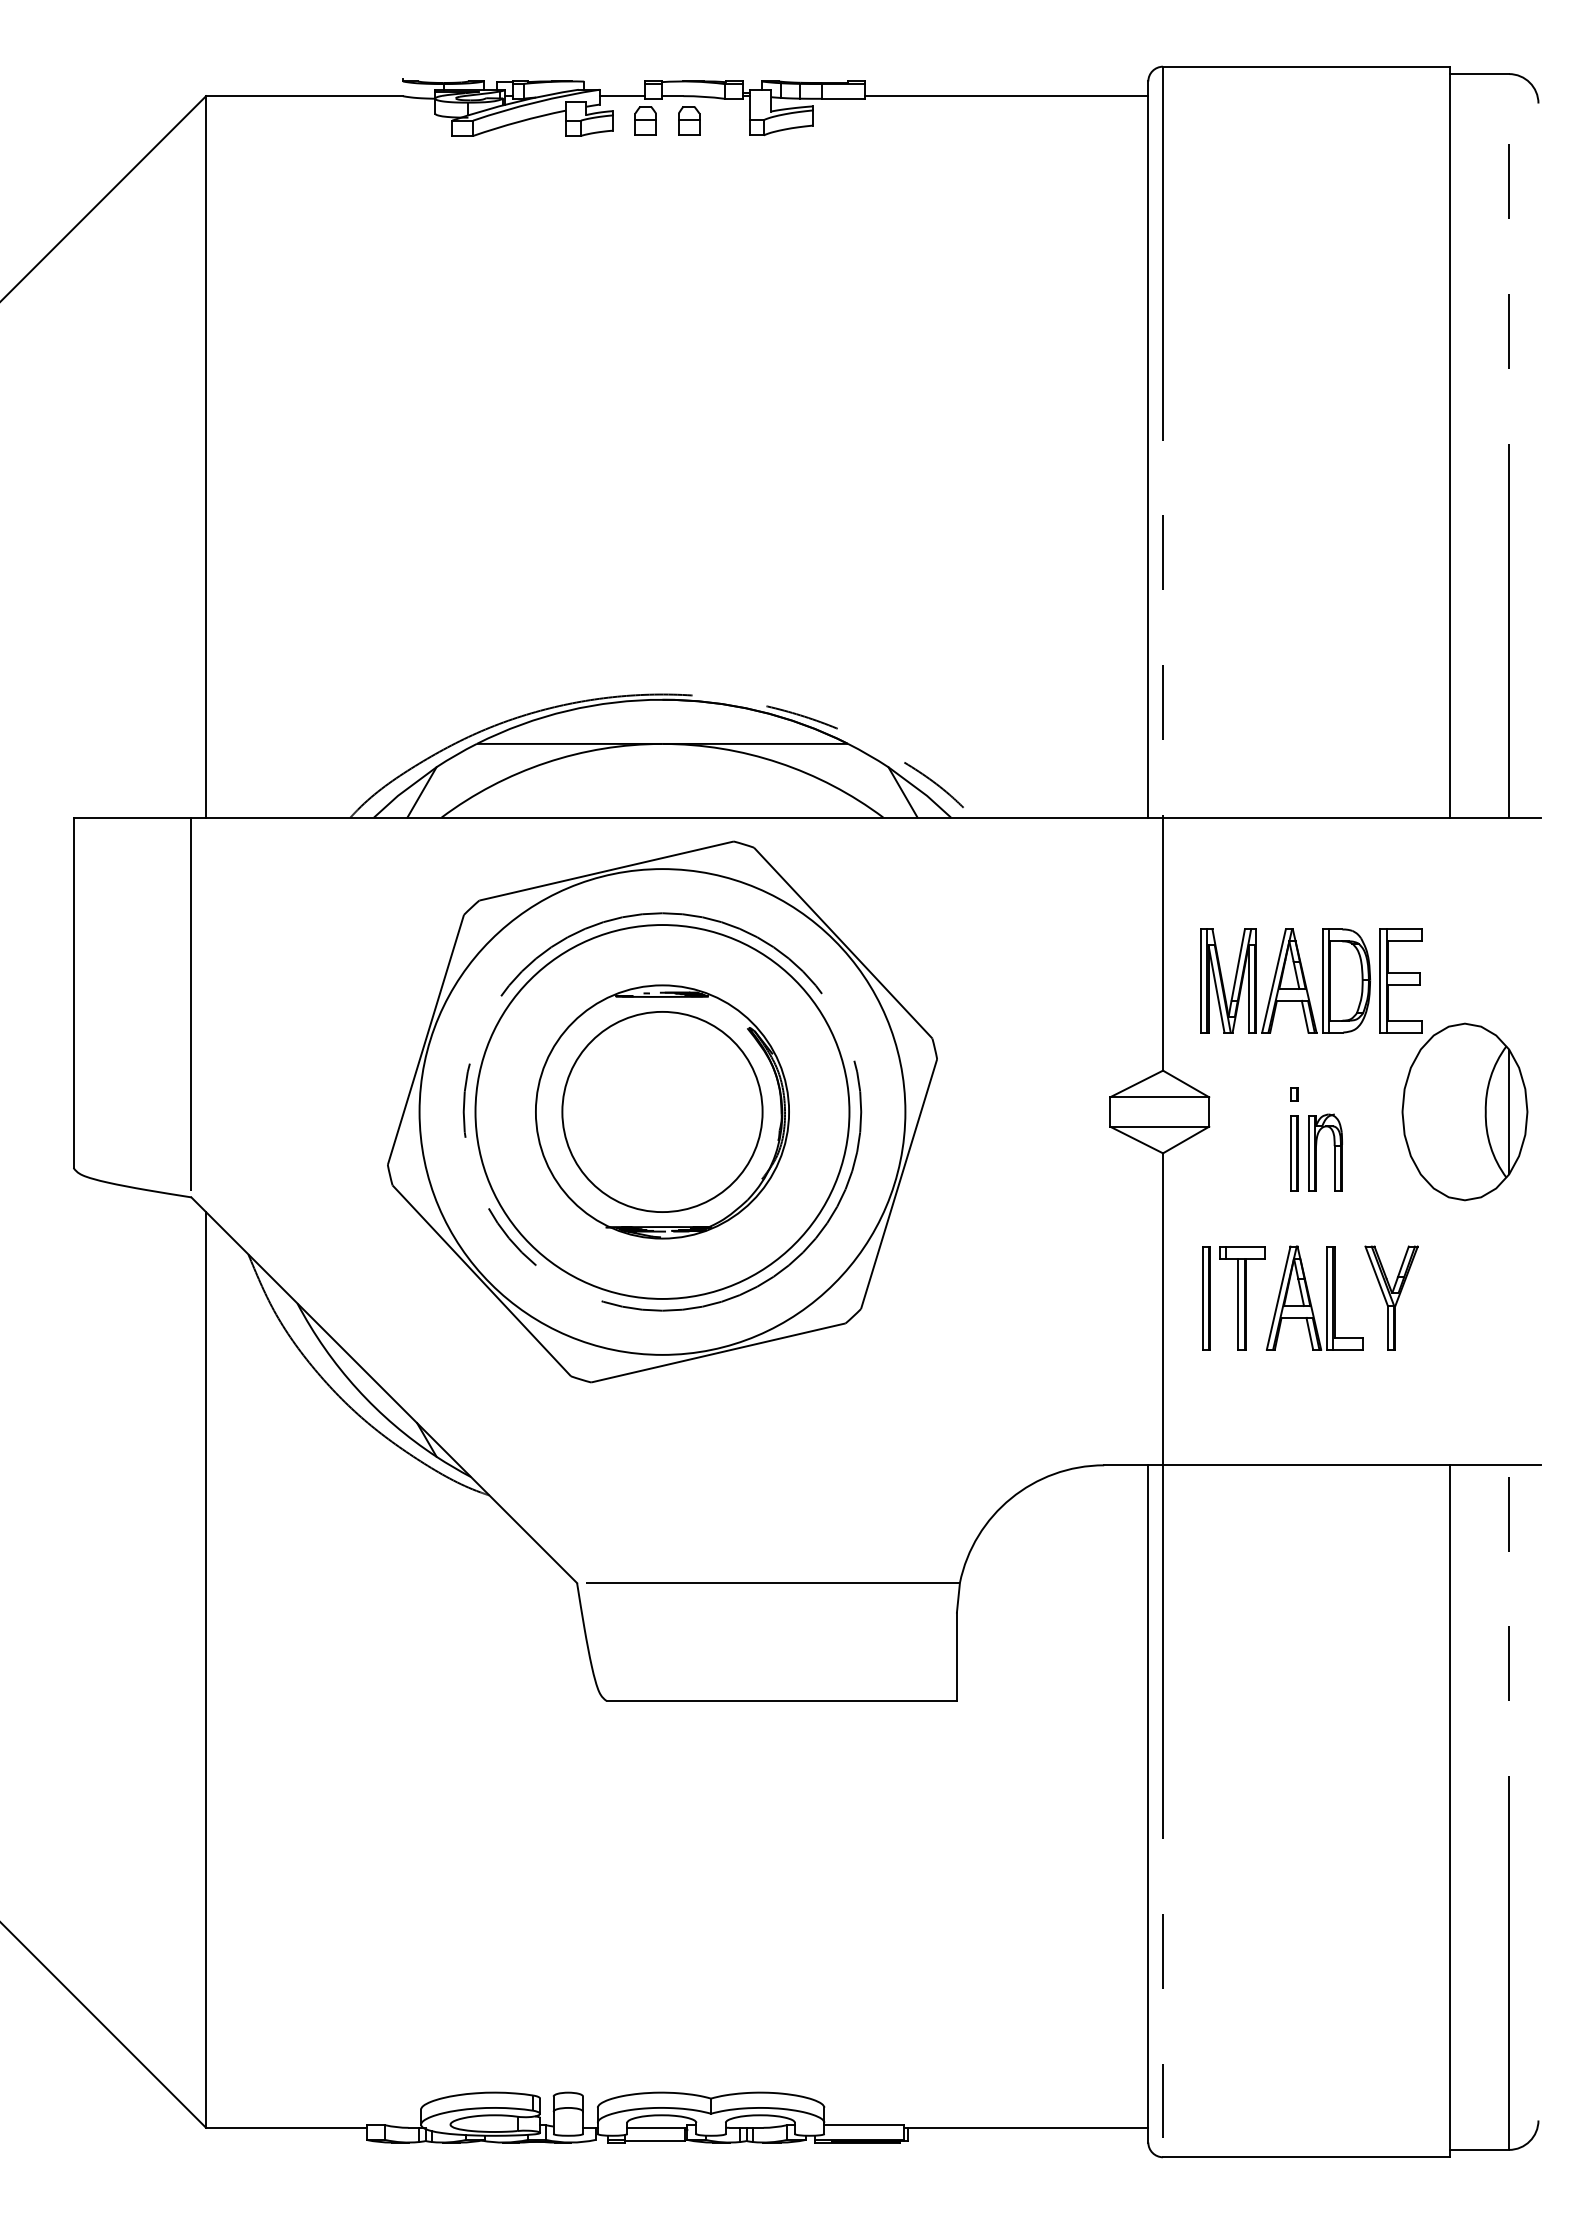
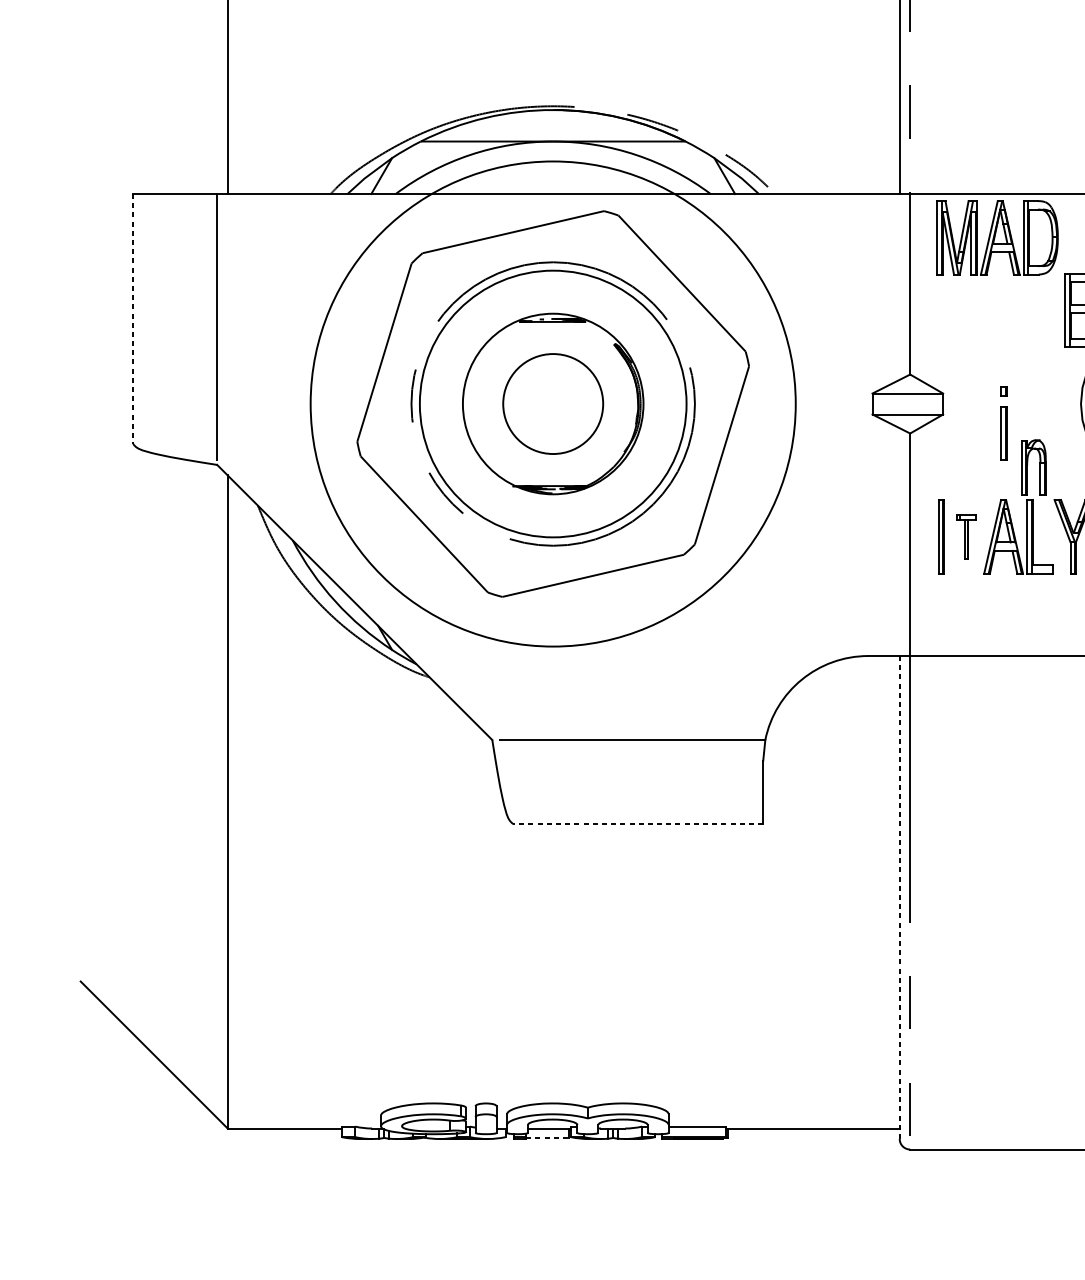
part: (1285, 980) -> (997, 237), moved
line: (73, 993) -> (133, 319), solid -> dashed
circle: (662, 1111) -> (553, 403), size x0.7
circle: (662, 1111) -> (553, 403), size x1.4
part: (1316, 1152) -> (1027, 467), moved
part: (1242, 1298) -> (966, 537), size x0.6
line: (781, 1700) -> (638, 823), solid -> dashed
line: (1148, 1803) -> (899, 897), solid -> dashed
line: (655, 2141) -> (548, 1138), solid -> dashed

